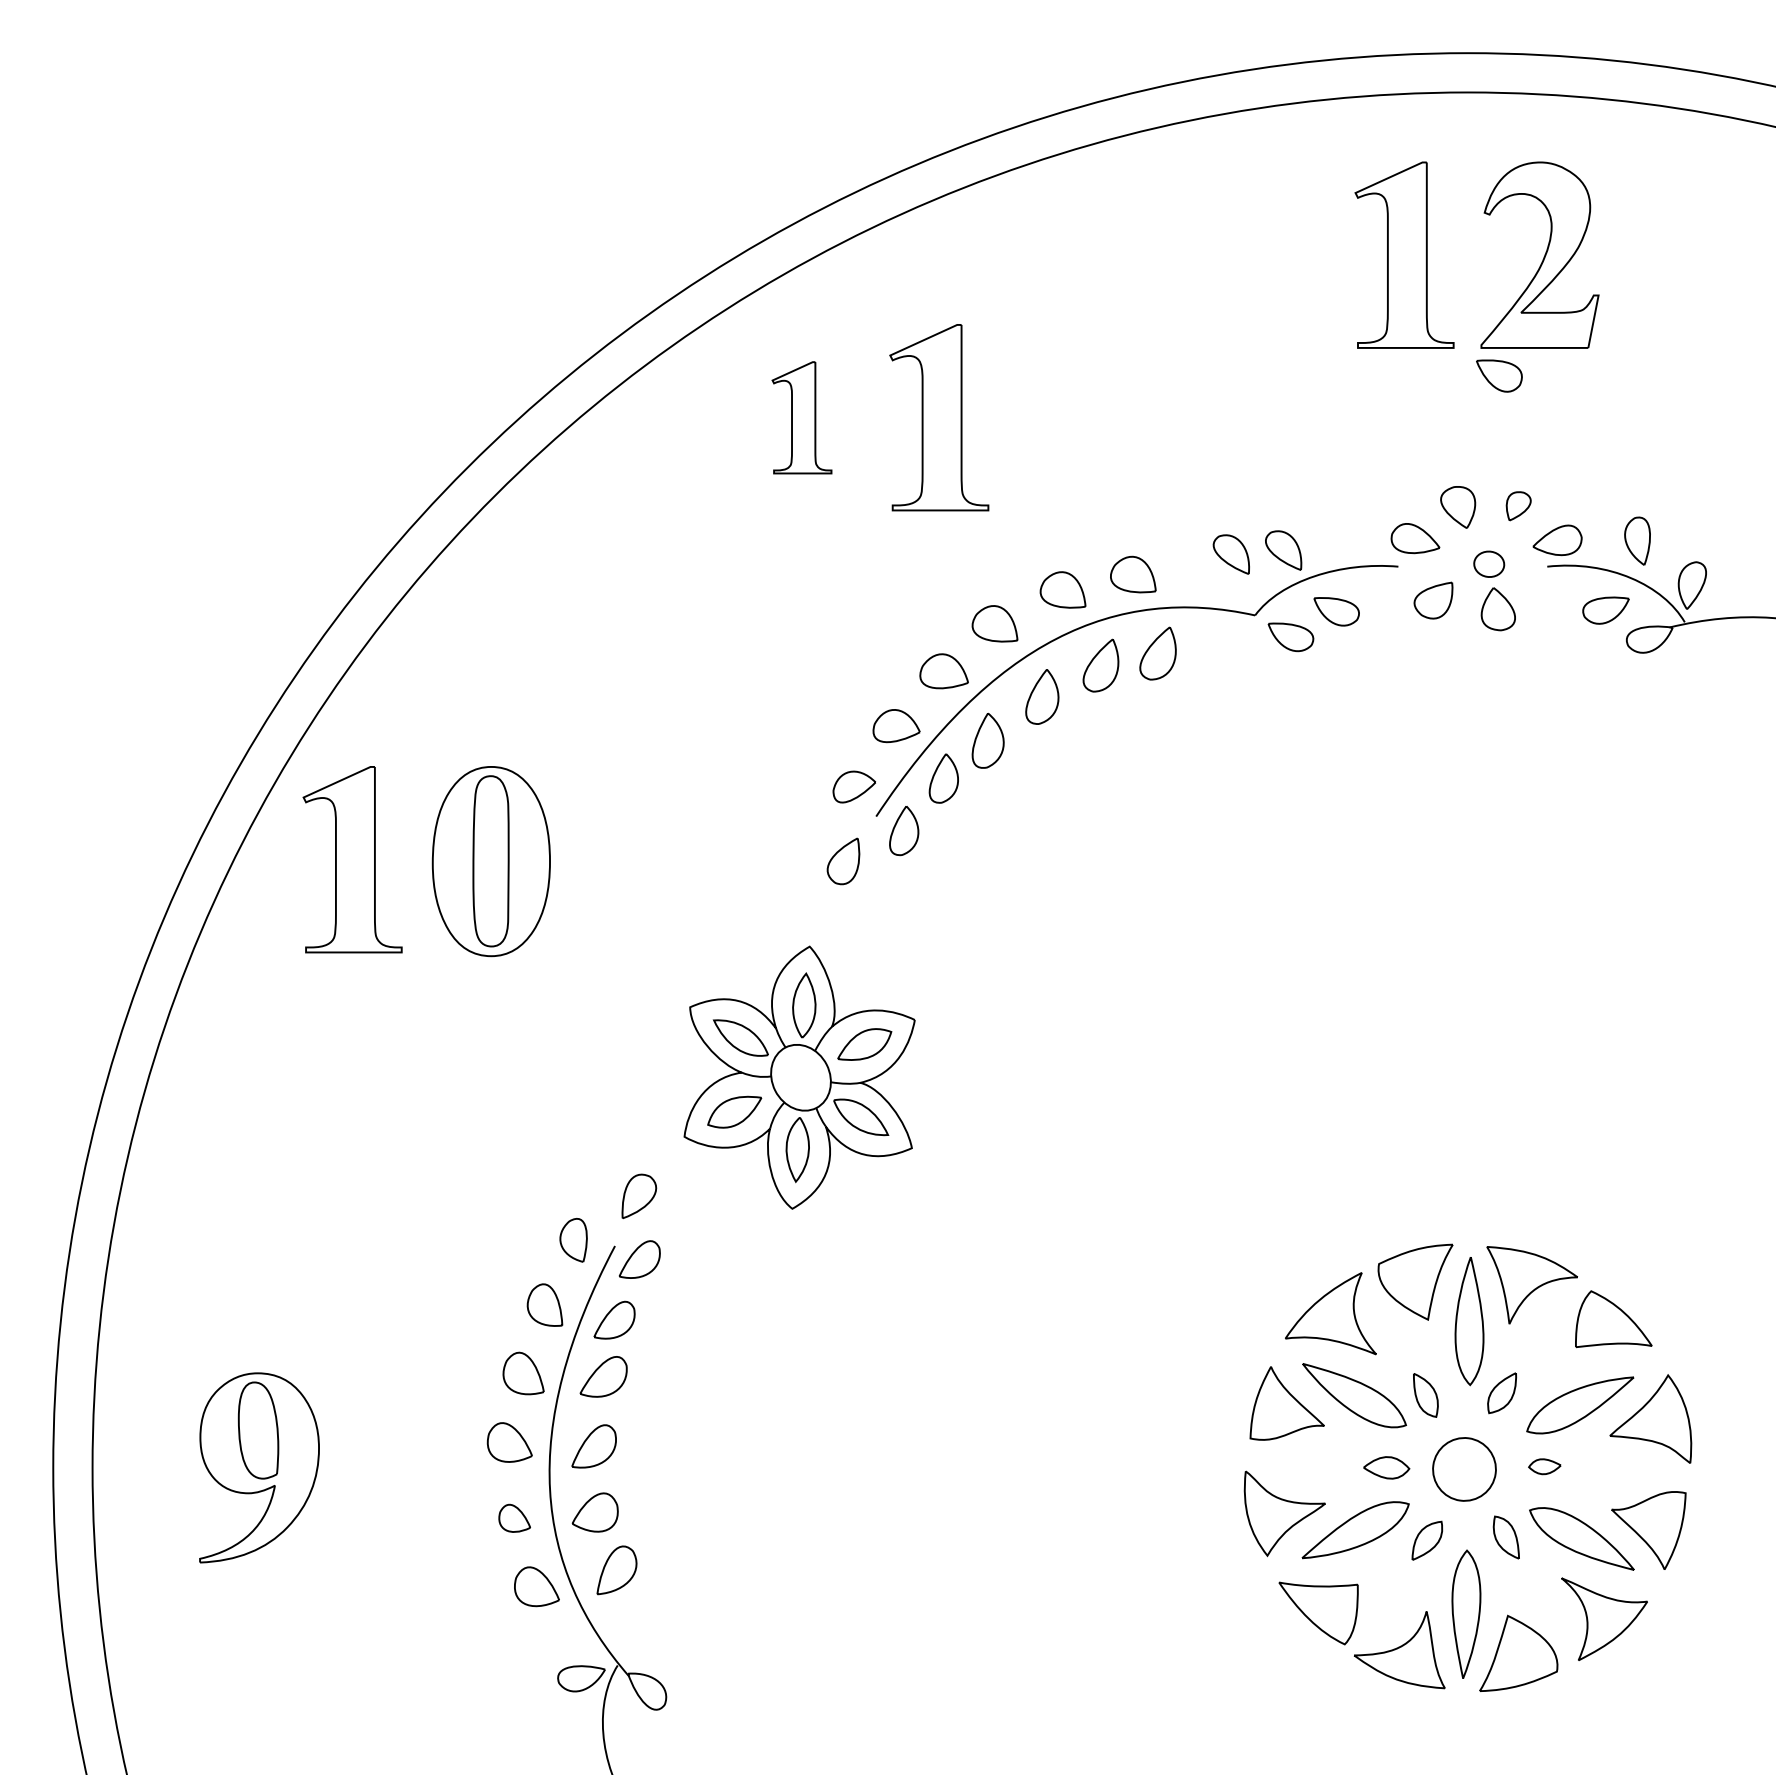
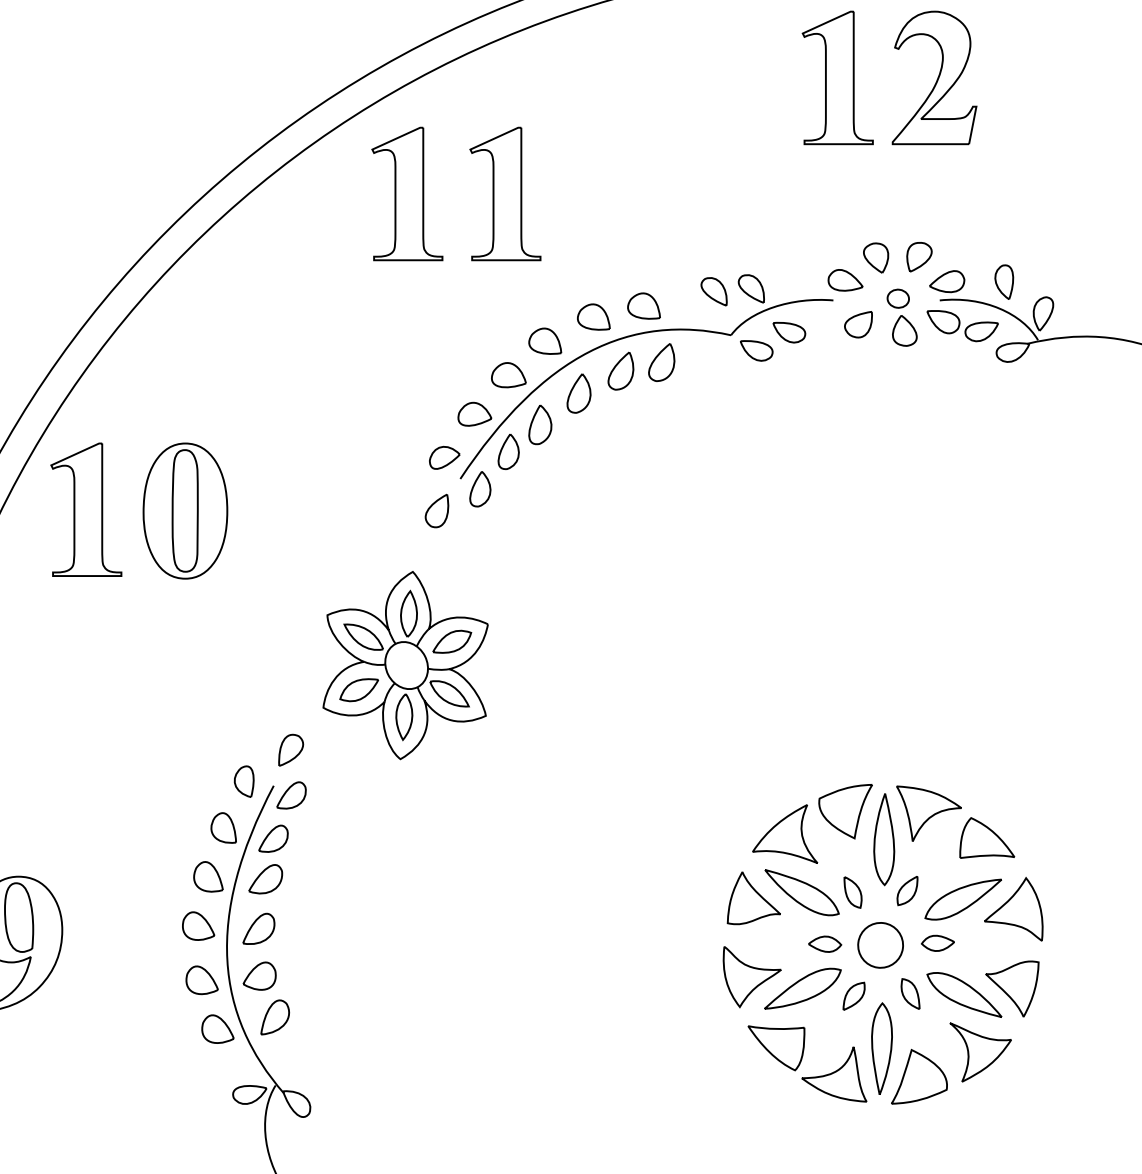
part: (1499, 375) -> (943, 321), moved
part: (801, 417) -> (406, 193), size x1.67
part: (1518, 506) -> (919, 257), size x1.43
part: (1544, 1466) -> (937, 943), size x1.43
part: (514, 1518) -> (201, 980), size x1.43

